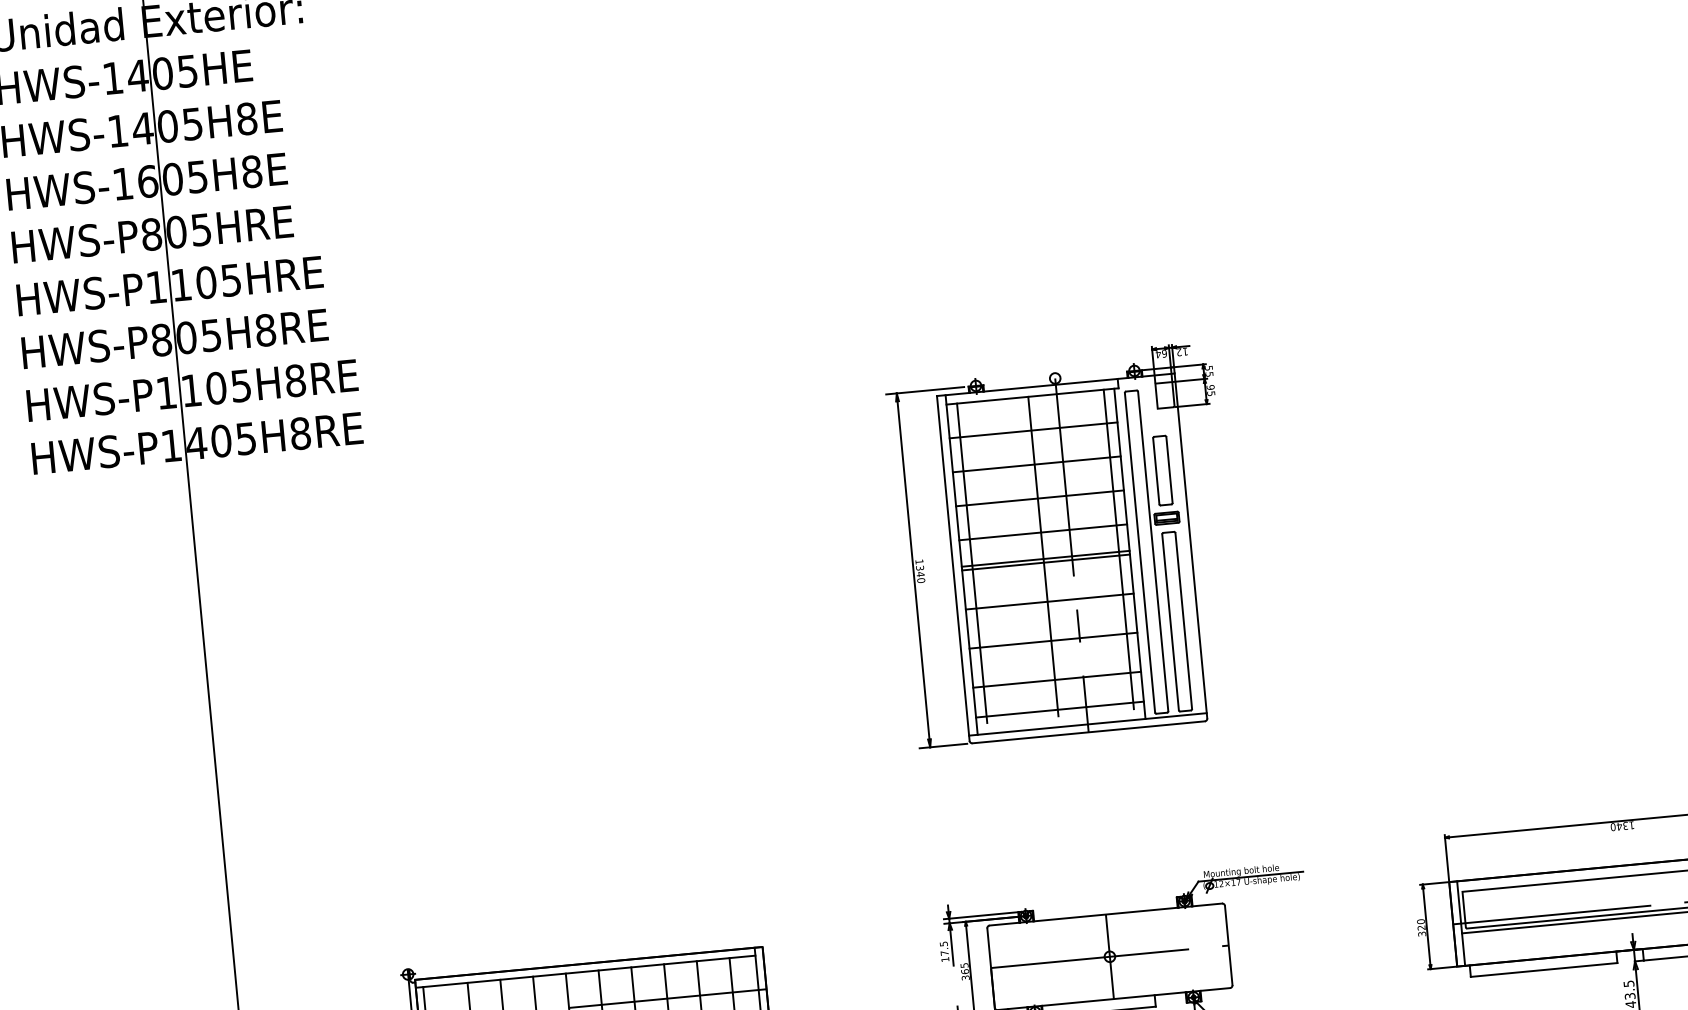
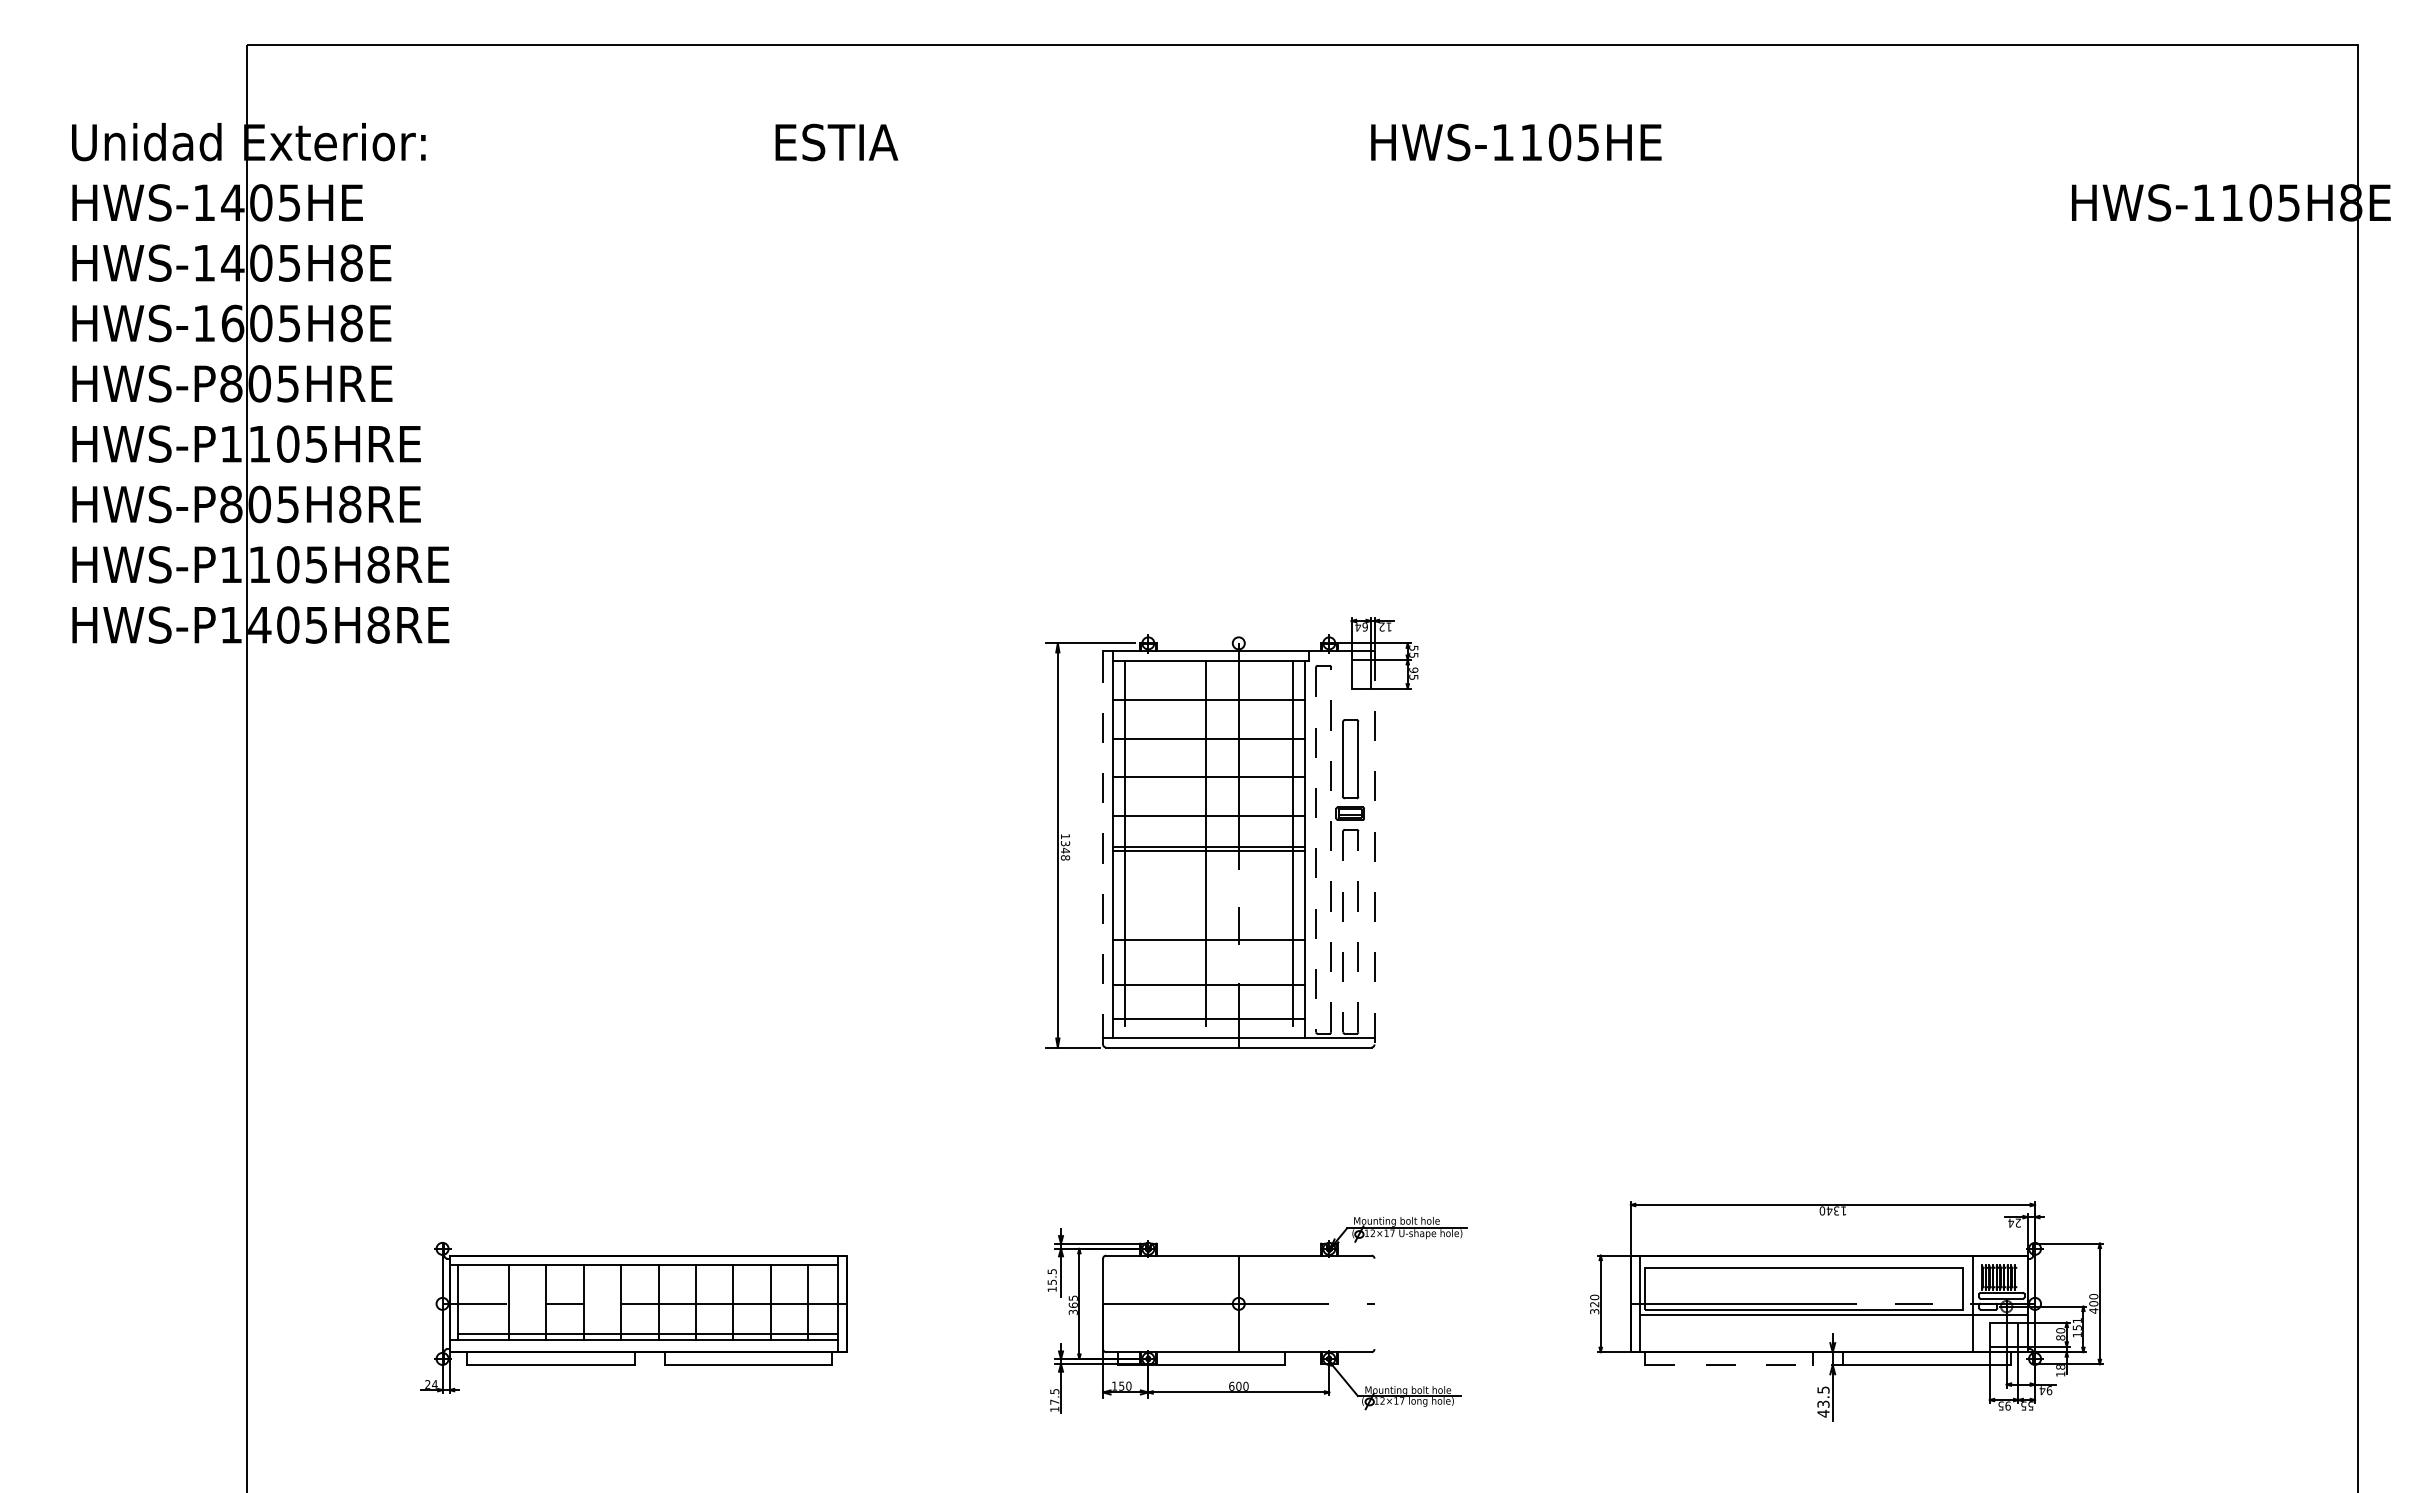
line: (1190, 545) -> (1374, 847), solid -> dashed
line: (1153, 551) -> (1331, 849), solid -> dashed
line: (1140, 553) -> (1316, 850), solid -> dashed
line: (953, 568) -> (1103, 847), solid -> dashed
text: (921, 580) -> (1065, 857), 1340 -> 1348
line: (1049, 601) -> (1208, 895), removed
line: (1183, 620) -> (1358, 931), solid -> dashed
line: (1170, 622) -> (1343, 932), solid -> dashed
line: (1228, 945) -> (1374, 1303), removed
text: (944, 952) -> (1051, 1281), 17.5 -> 15.5
line: (1543, 970) -> (1728, 1365), solid -> dashed

